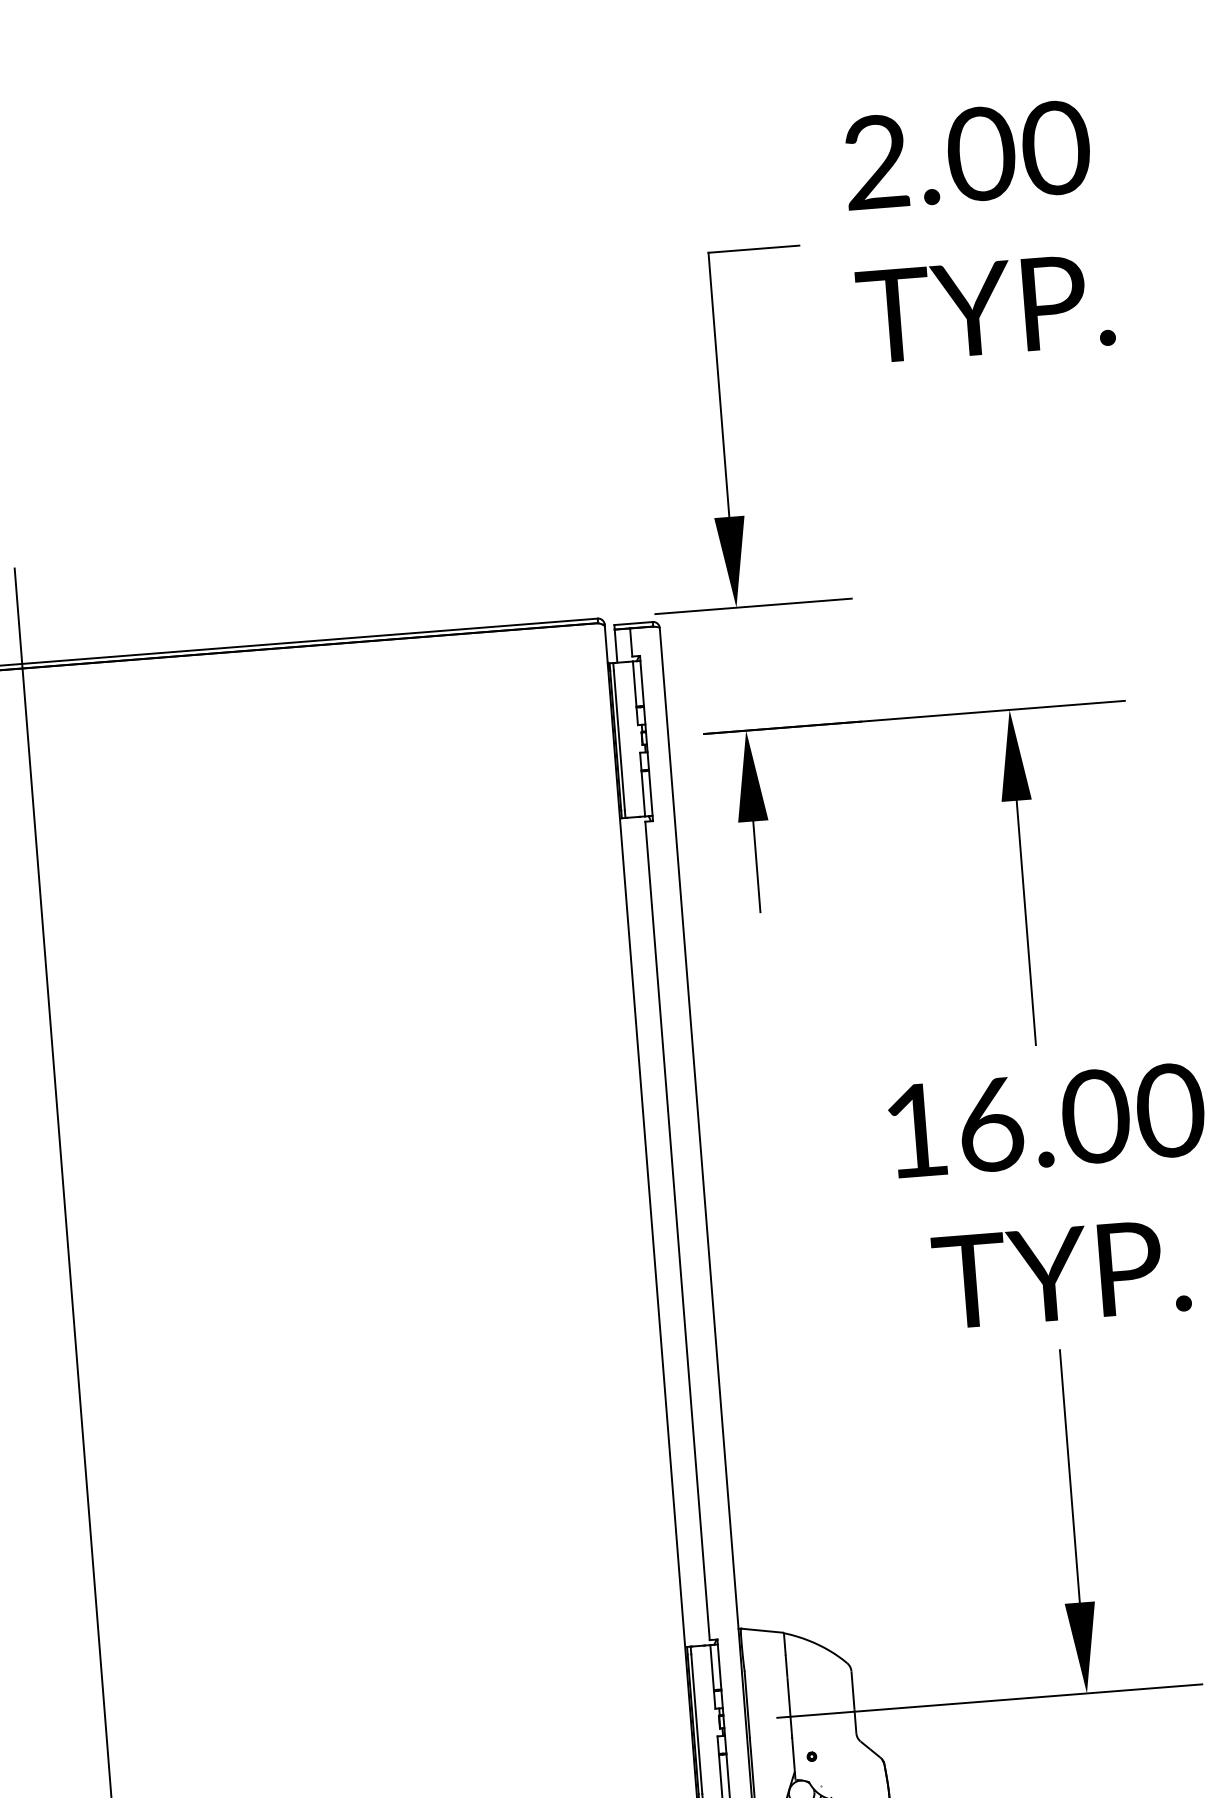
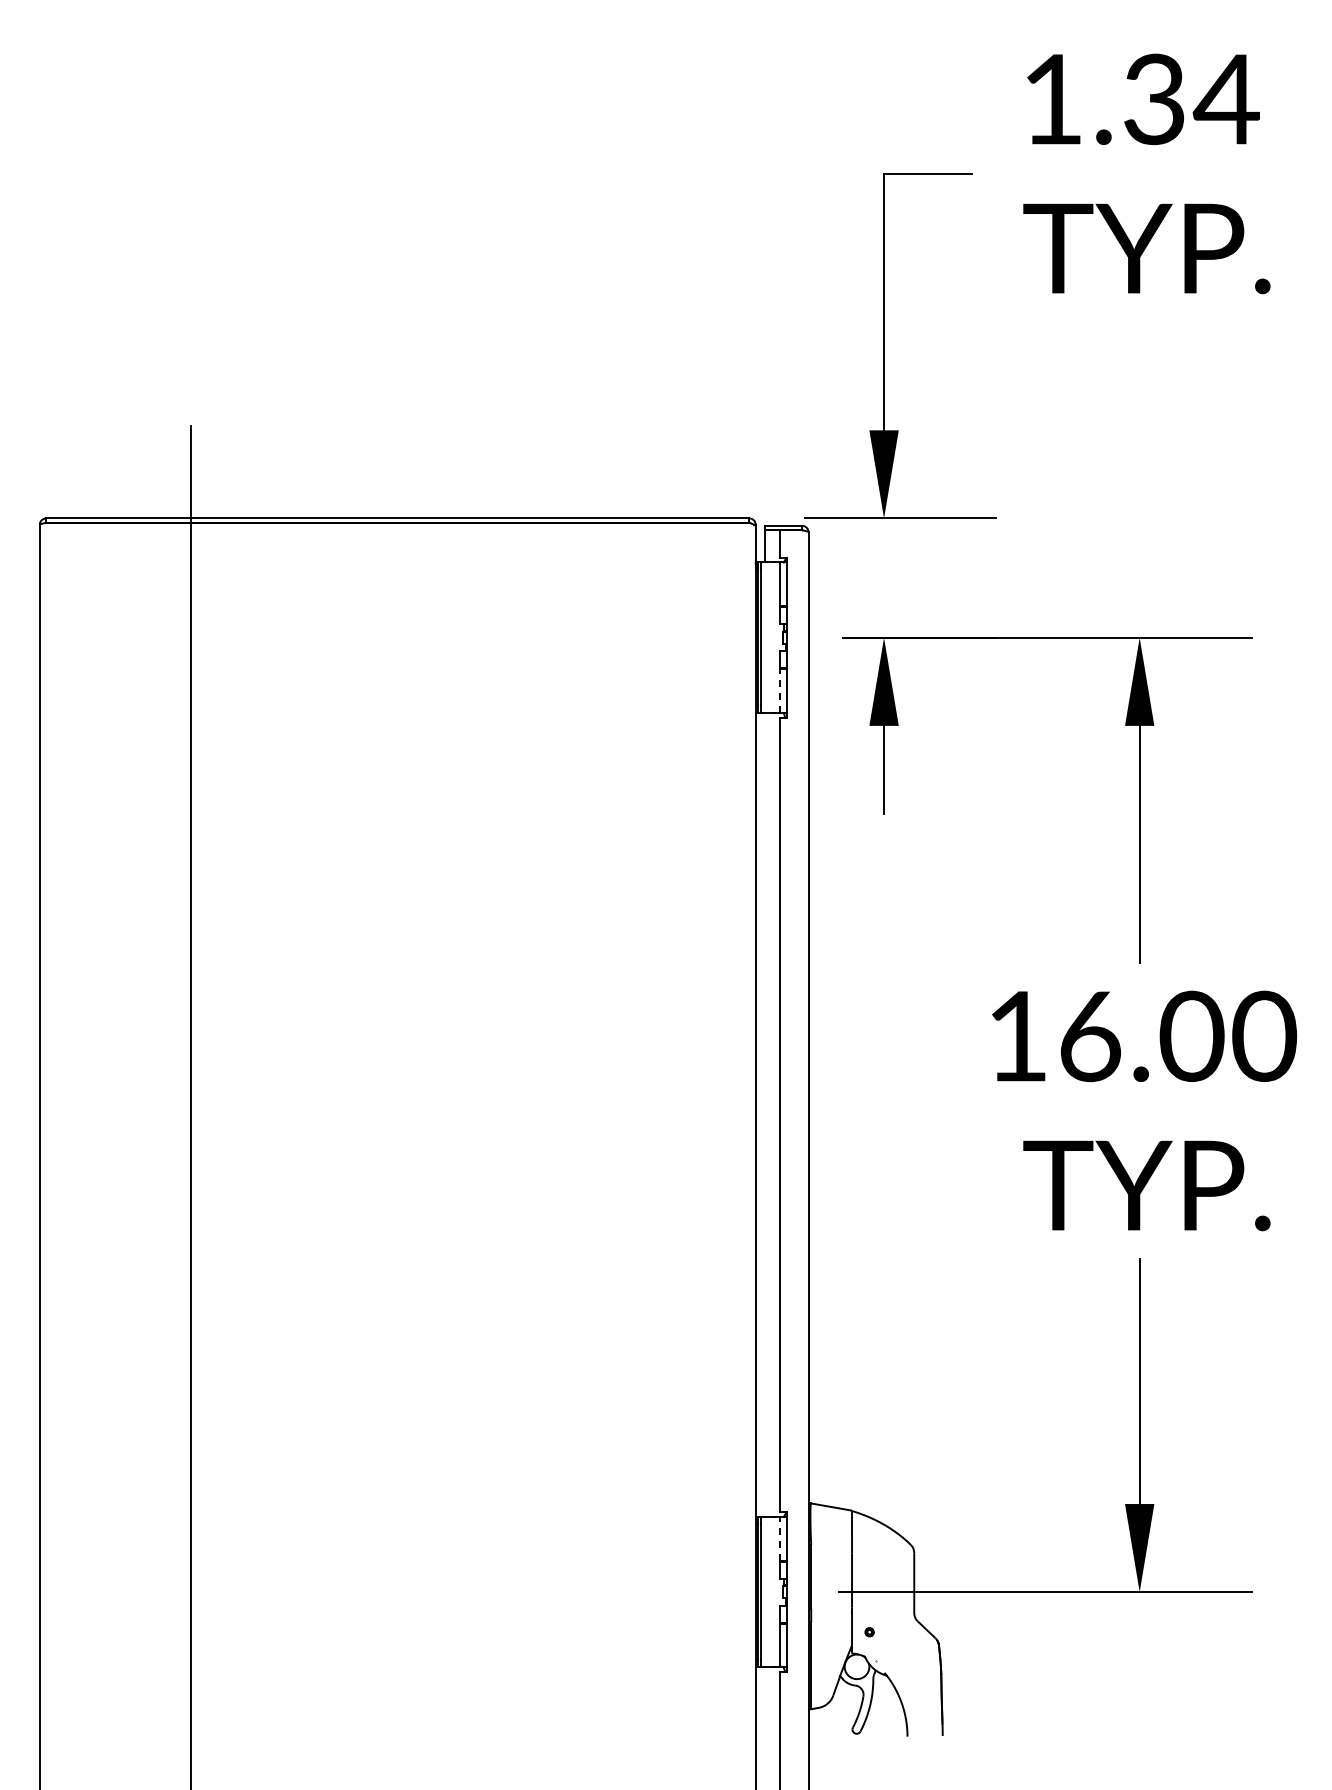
text: (966, 155) -> (1140, 99), 2.00 -> 1.34
line: (643, 793) -> (780, 690), solid -> dashed
line: (712, 1667) -> (780, 1538), solid -> dashed

